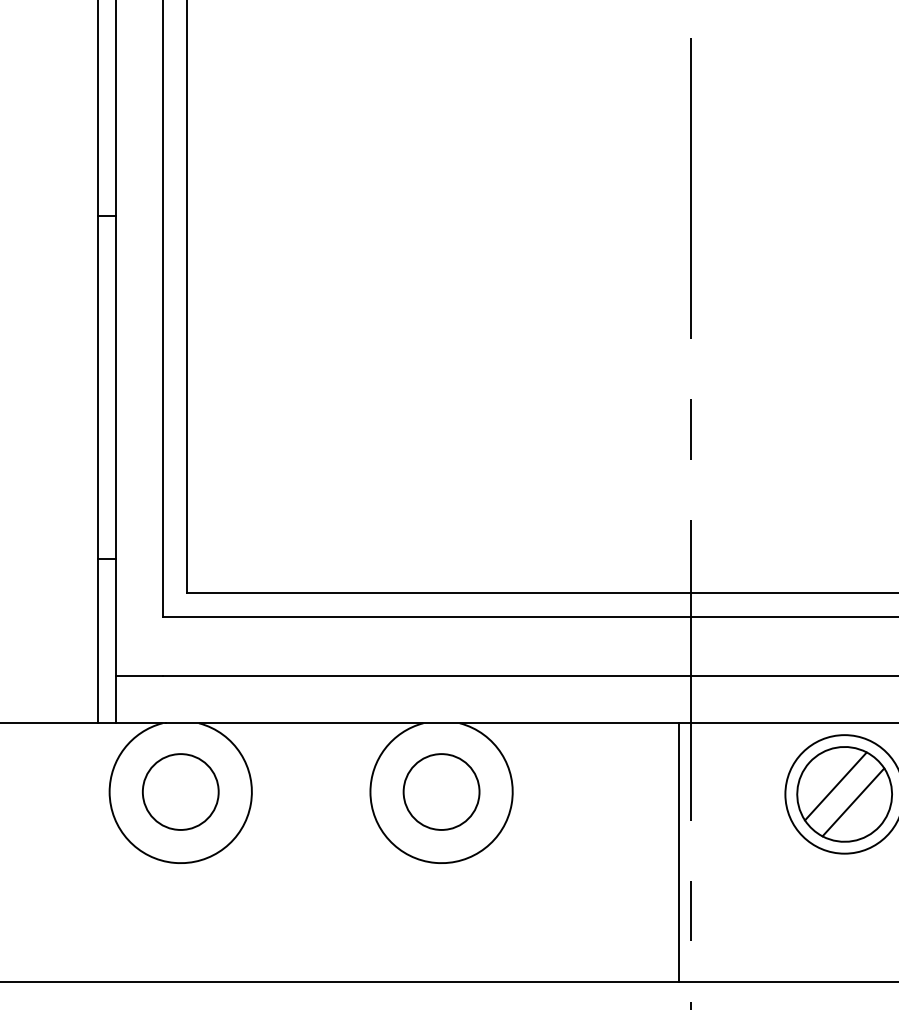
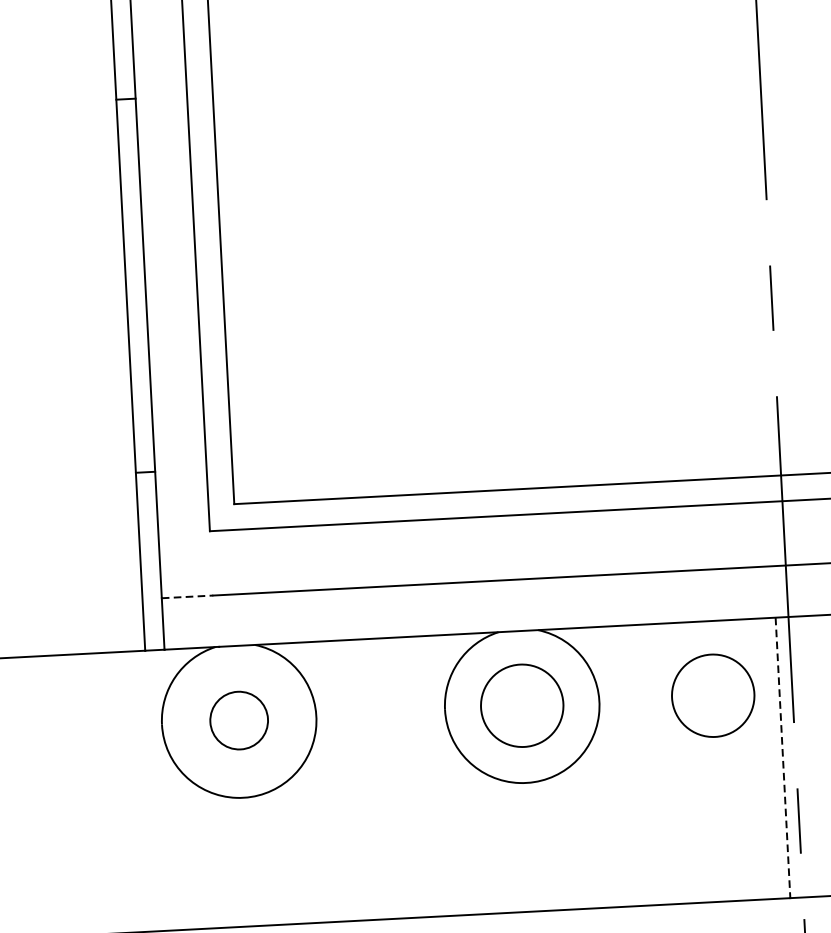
line: (139, 675) -> (187, 596), solid -> dashed
circle: (180, 791) -> (238, 720), size x0.7
circle: (617, 791) -> (713, 695), added
line: (678, 852) -> (782, 757), solid -> dashed

